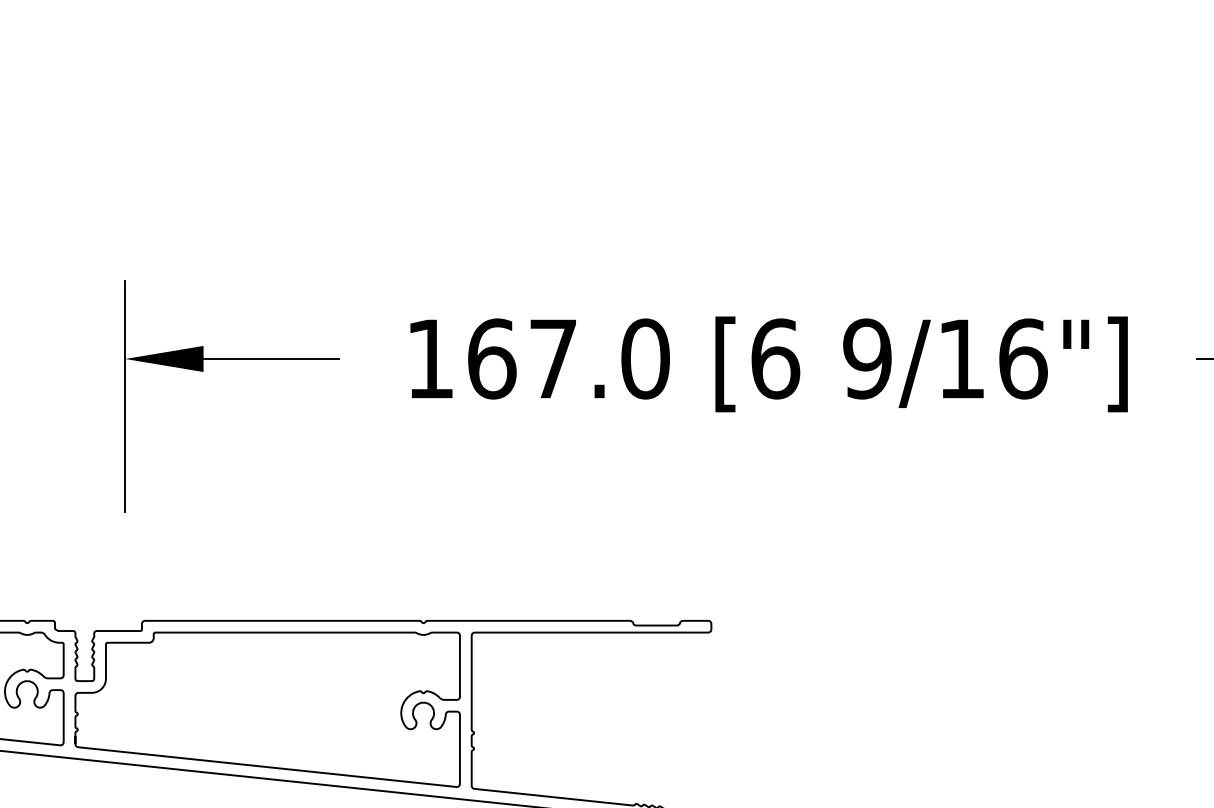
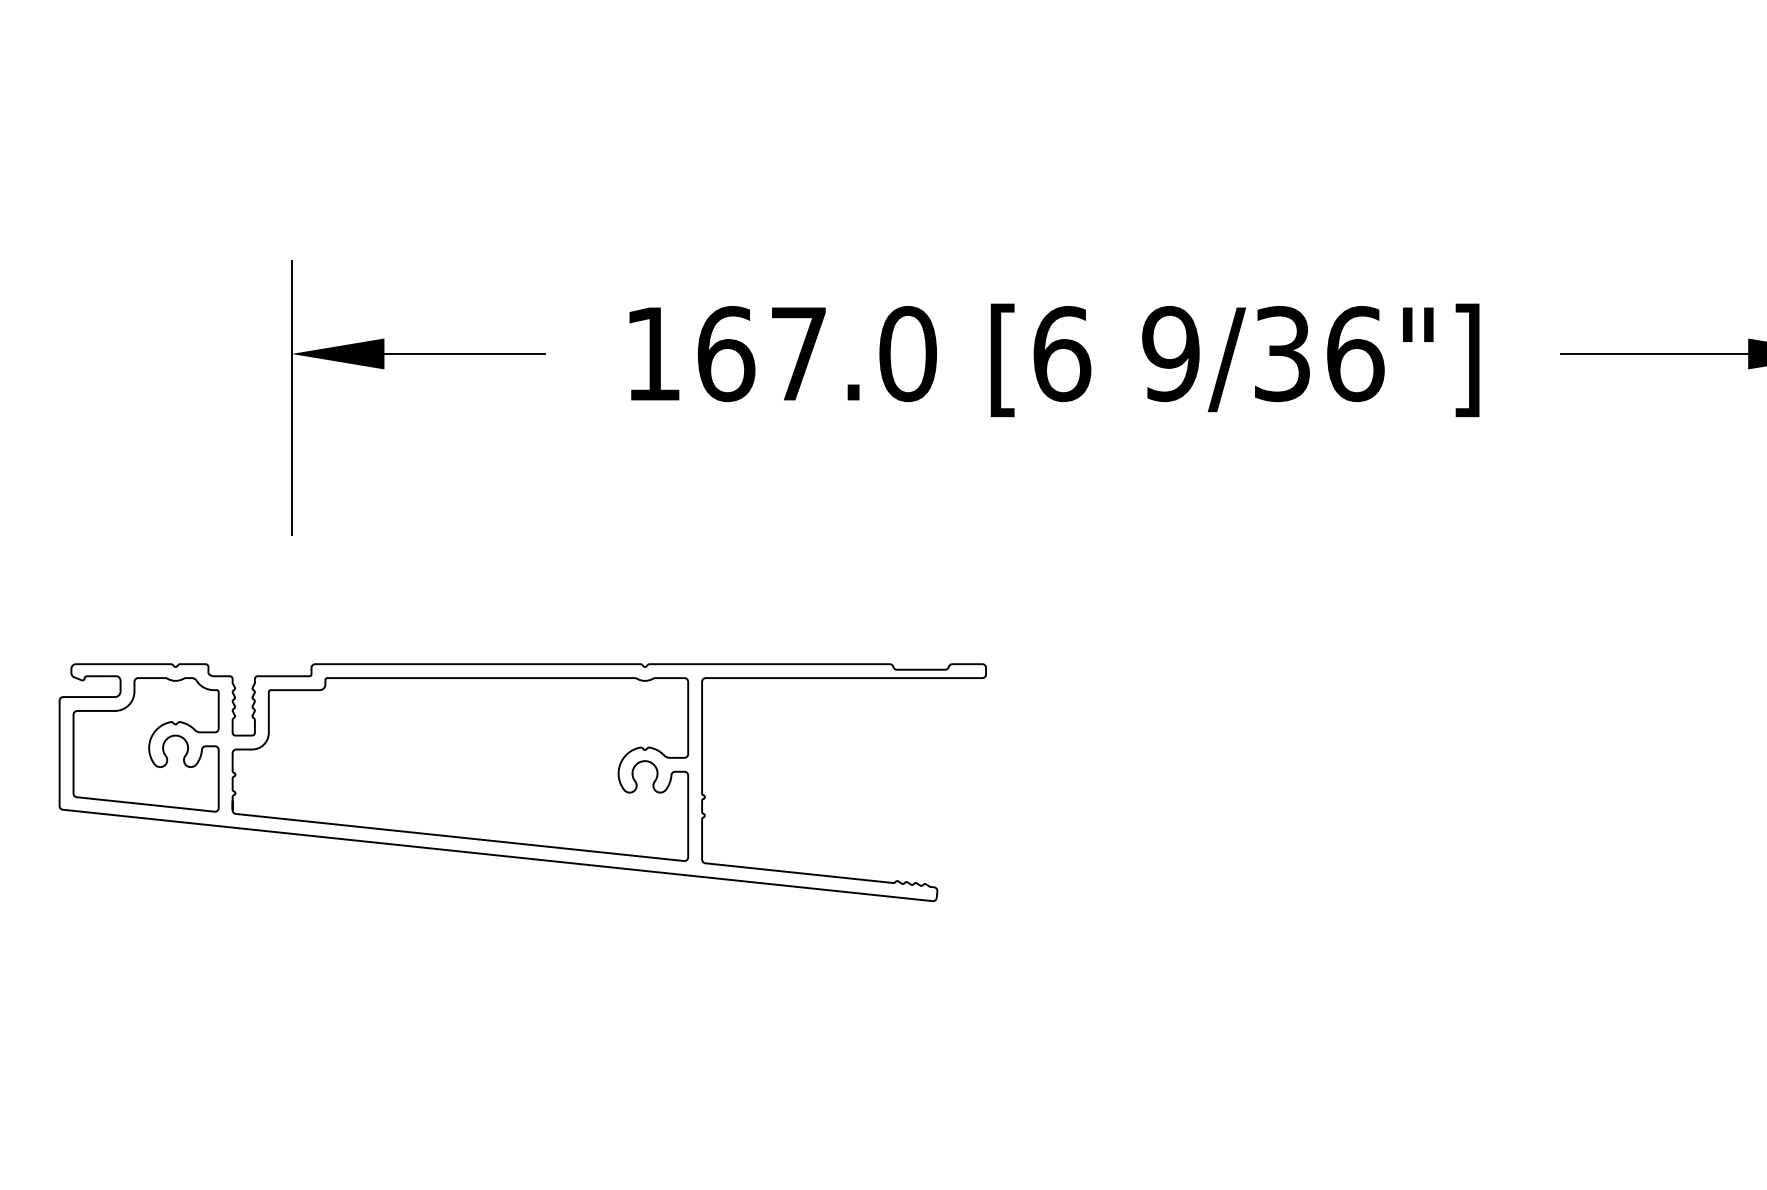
text: (961, 359) -> (1282, 354), 9/16"] -> 9/36"]

